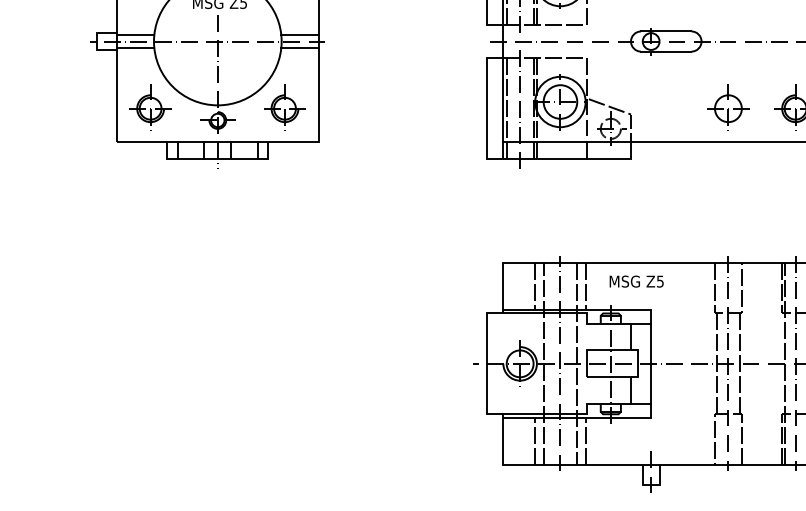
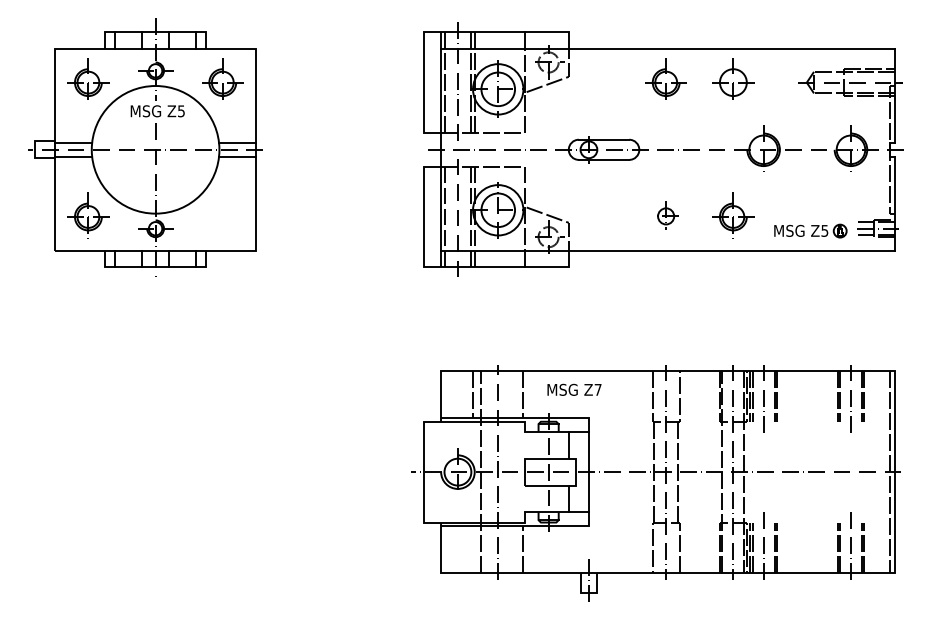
part: (284, 107) -> (222, 215), removed
part: (727, 107) -> (665, 215), size x0.6
text: (659, 281) -> (597, 389), Z5 -> Z7
line: (577, 363) -> (515, 471), removed
line: (535, 440) -> (473, 548), removed

